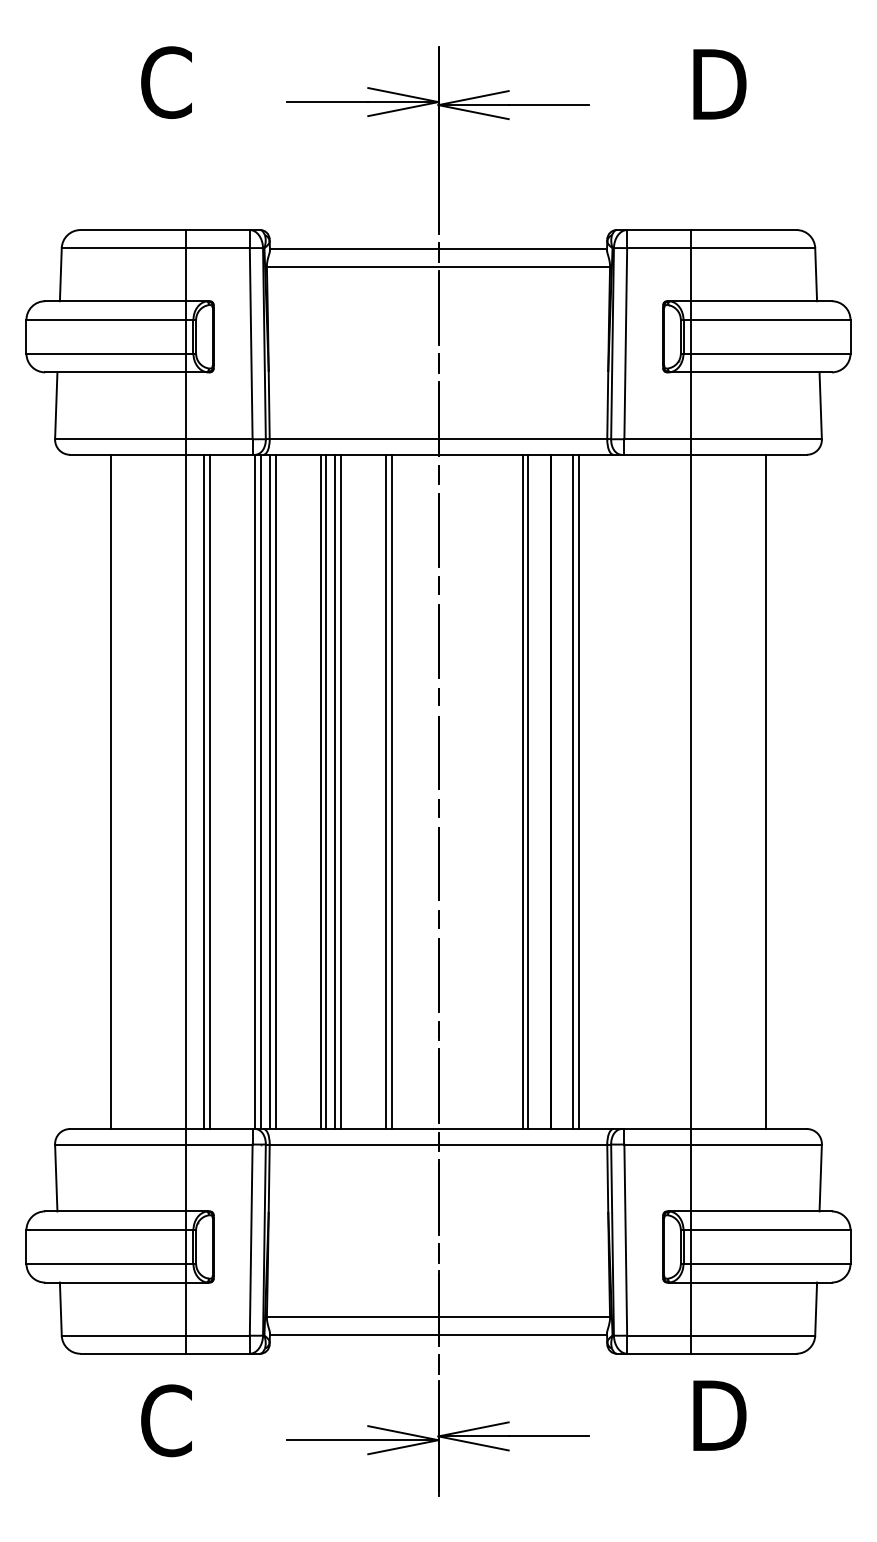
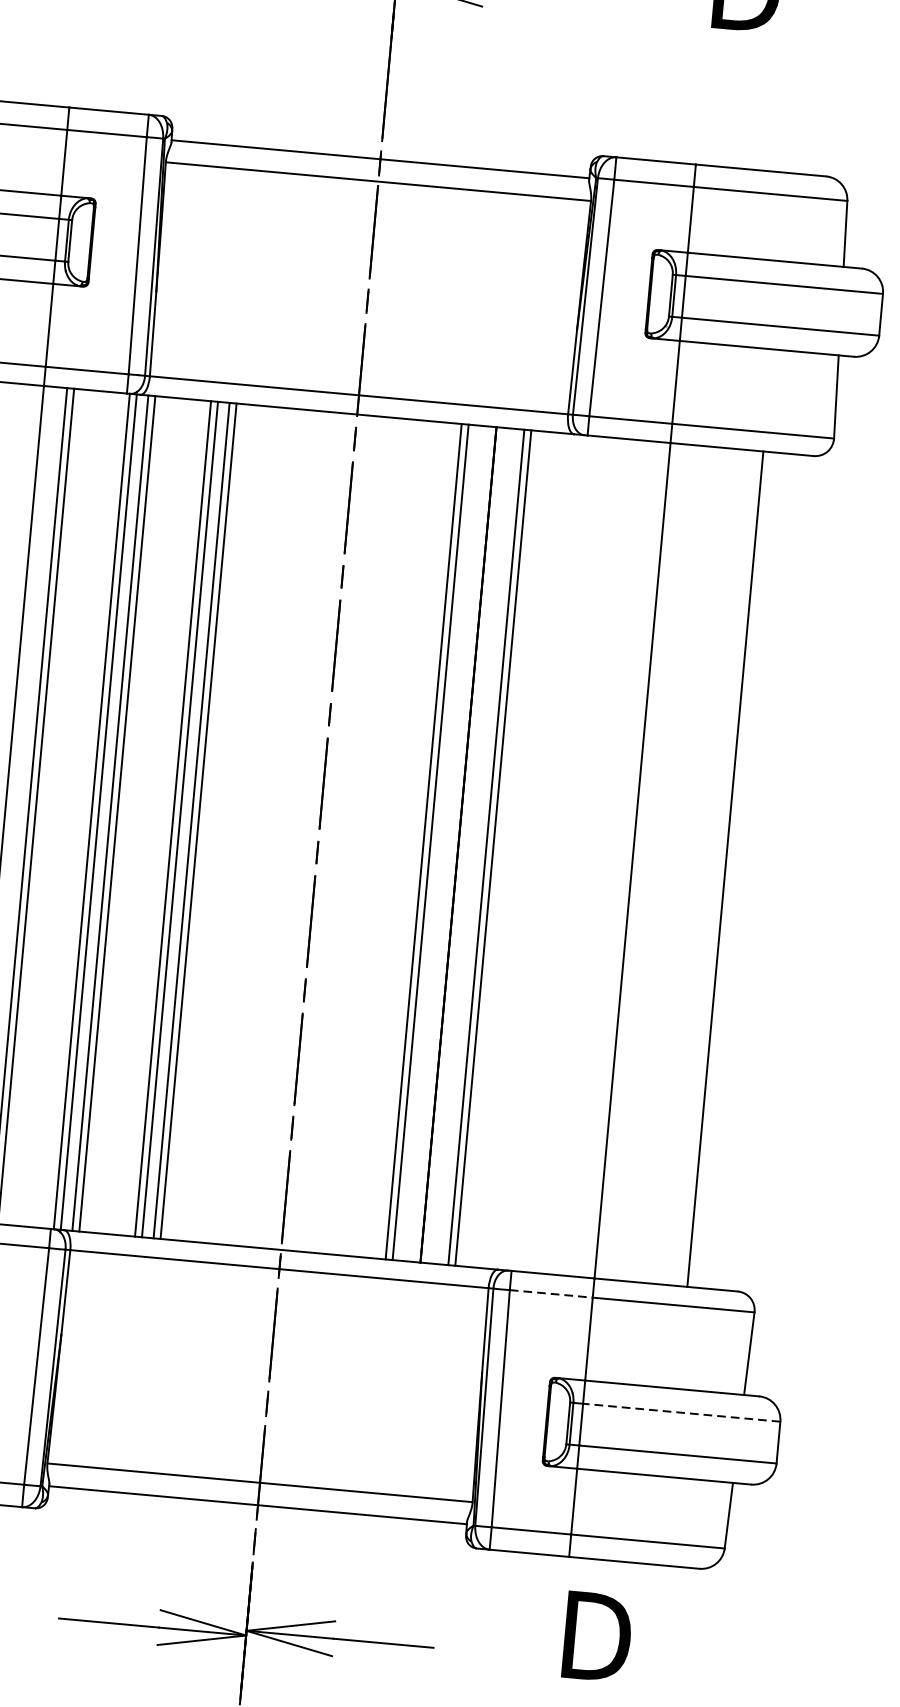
line: (386, 791) -> (254, 825), removed
line: (391, 791) -> (261, 826), removed
line: (658, 1144) -> (552, 1293), solid -> dashed
line: (770, 1230) -> (681, 1413), solid -> dashed

